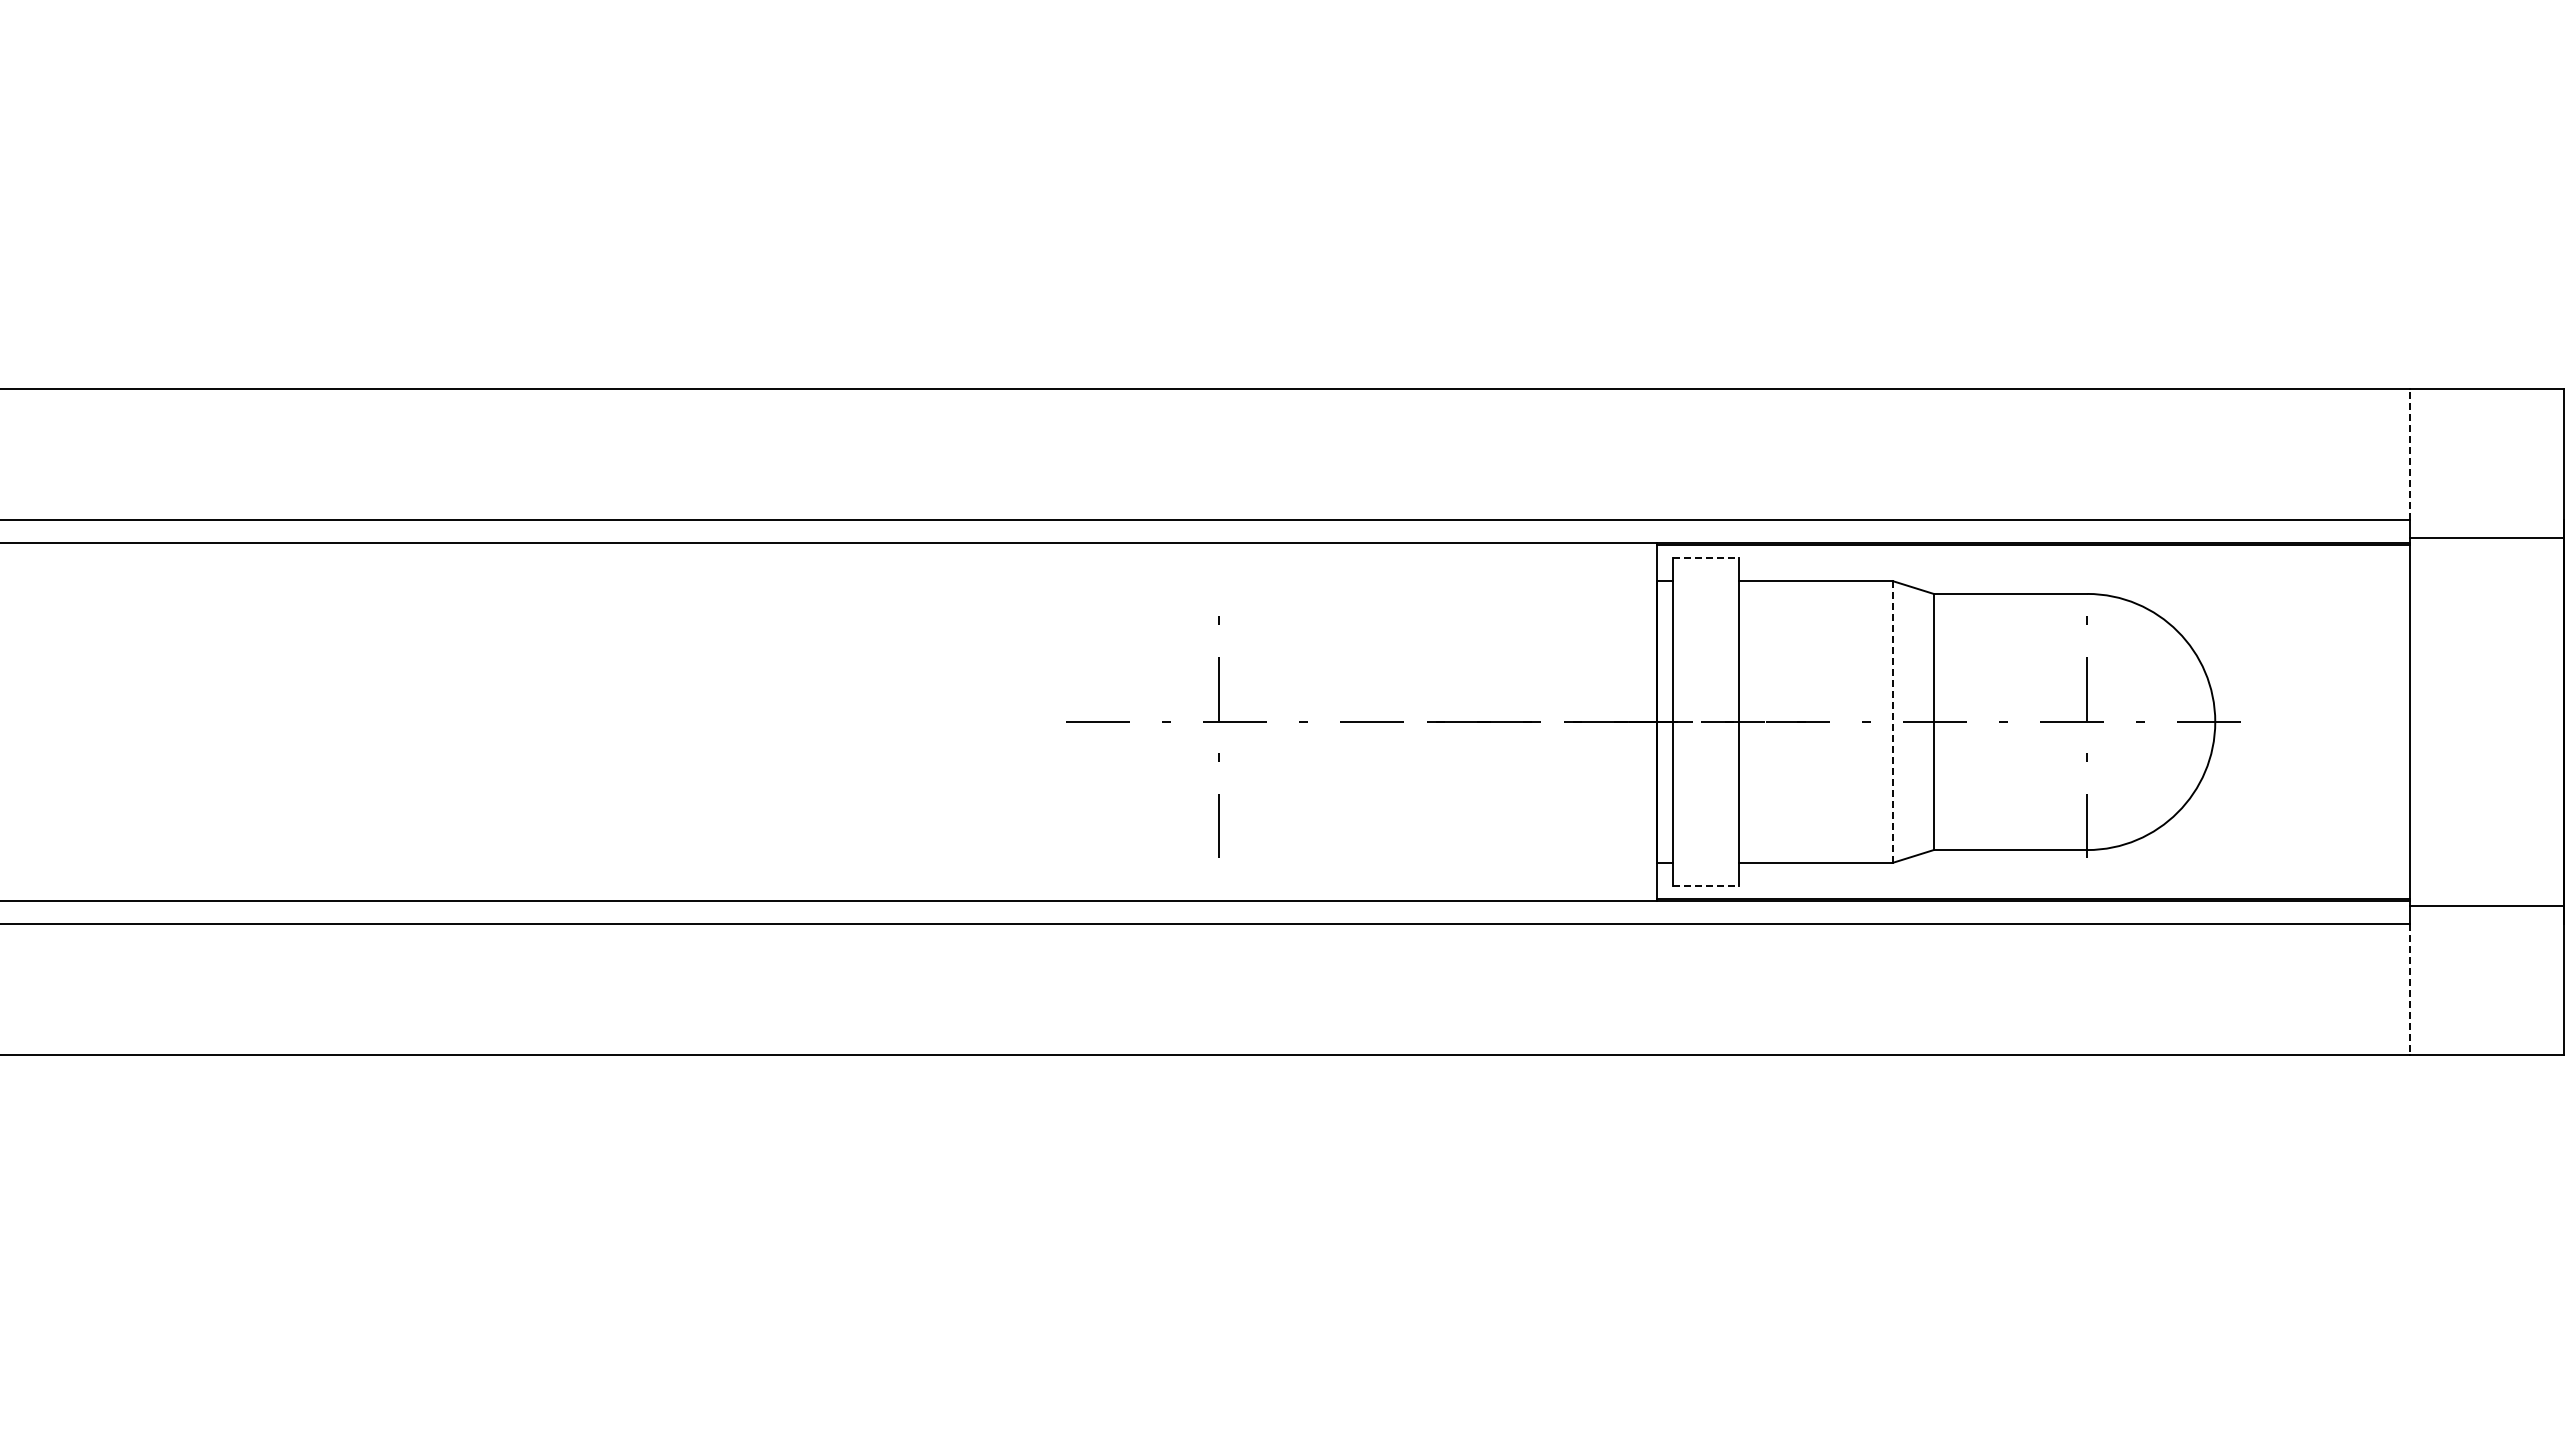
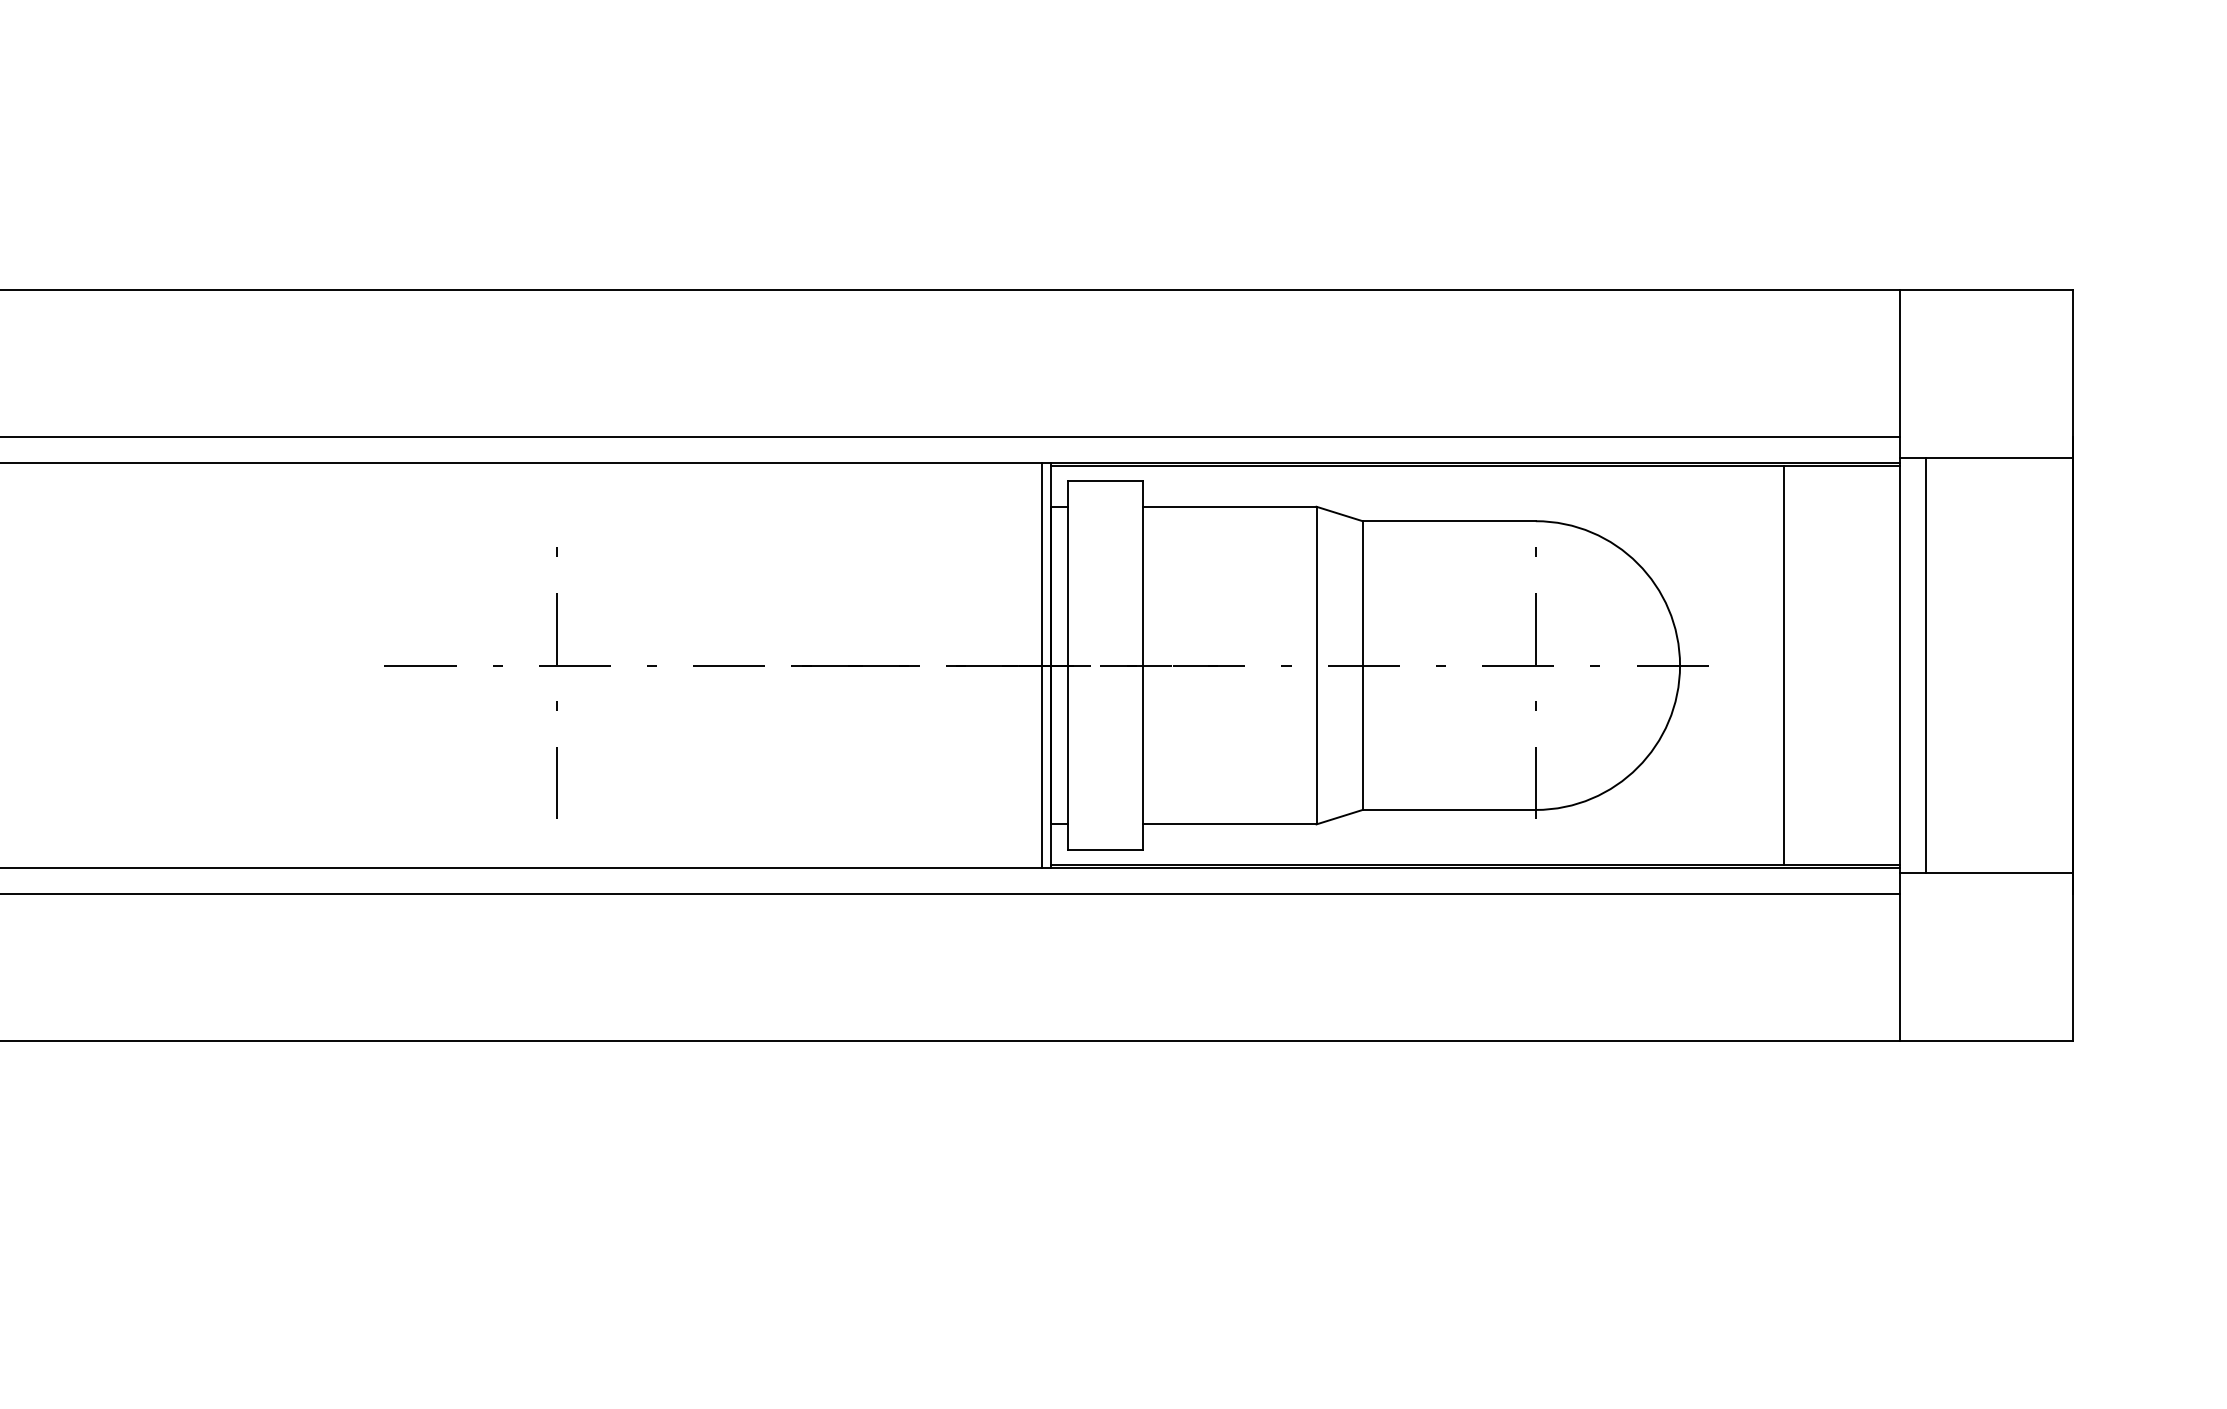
line: (2410, 453) -> (1900, 362), dashed -> solid
line: (1706, 558) -> (1106, 481), dashed -> solid
line: (1649, 721) -> (1042, 665), added
line: (2307, 721) -> (1784, 665), added
line: (2433, 721) -> (1926, 665), added
line: (1892, 722) -> (1316, 666), dashed -> solid
line: (1706, 885) -> (1106, 849), dashed -> solid
line: (2410, 990) -> (1900, 968), dashed -> solid

